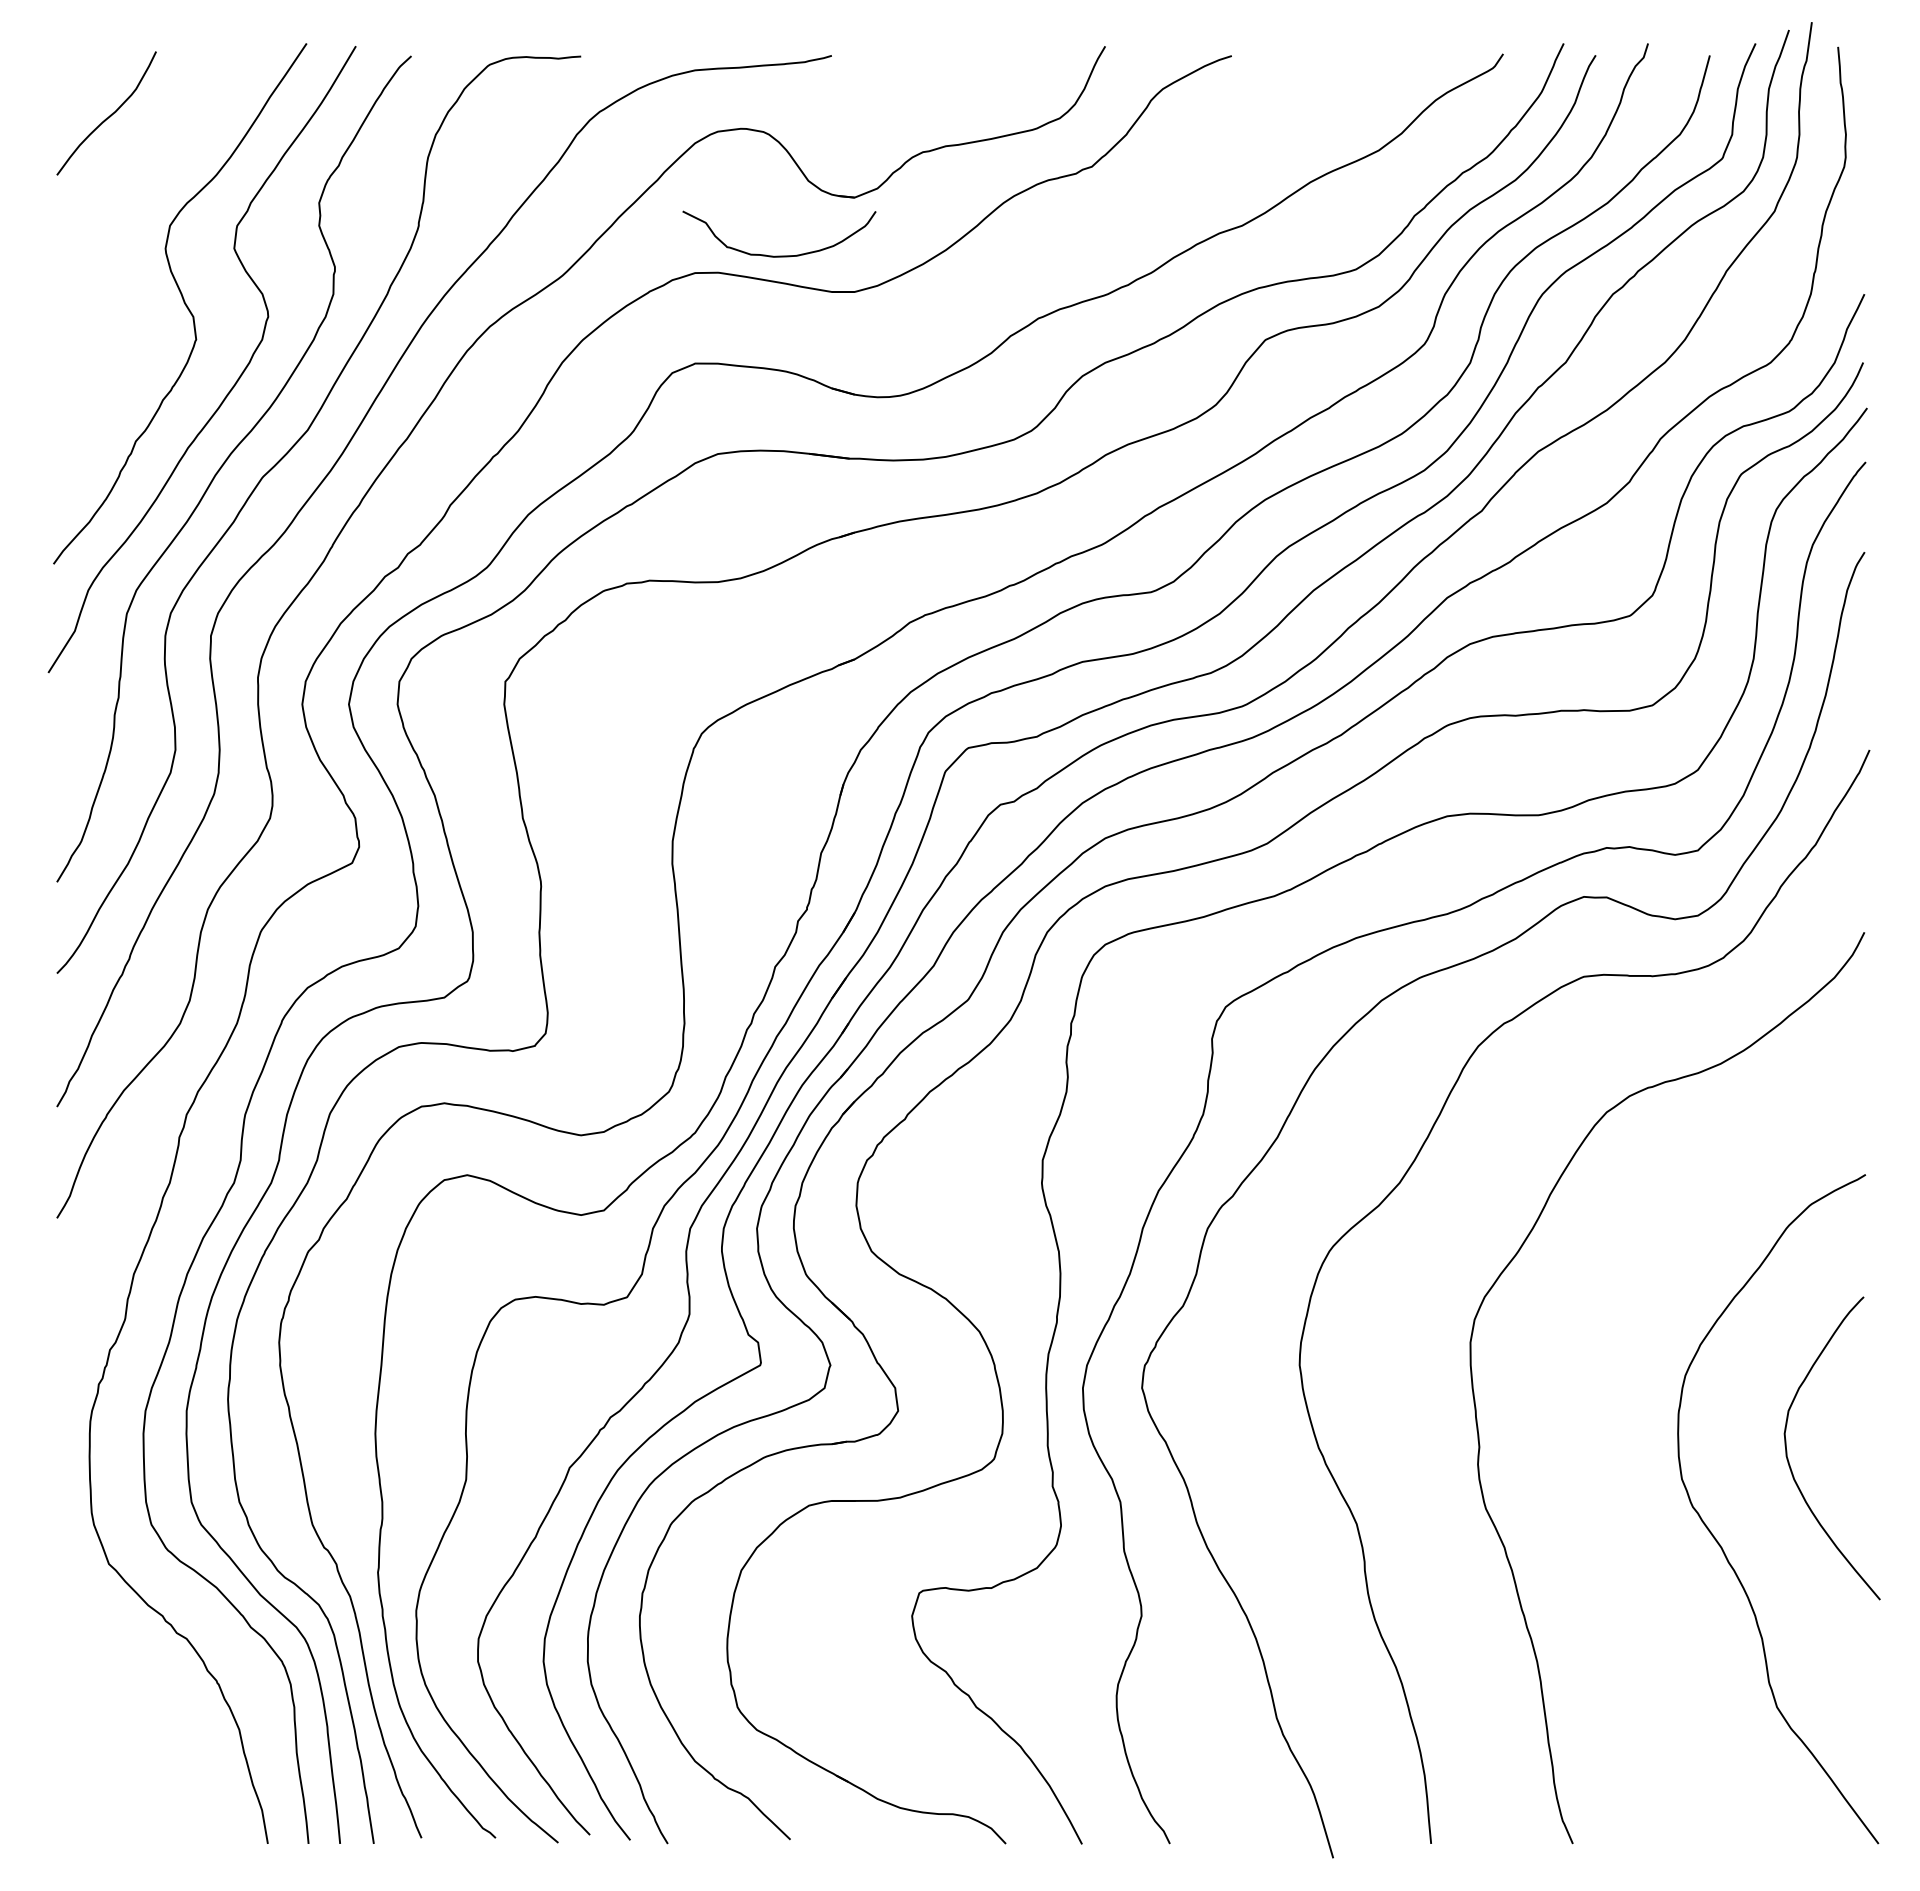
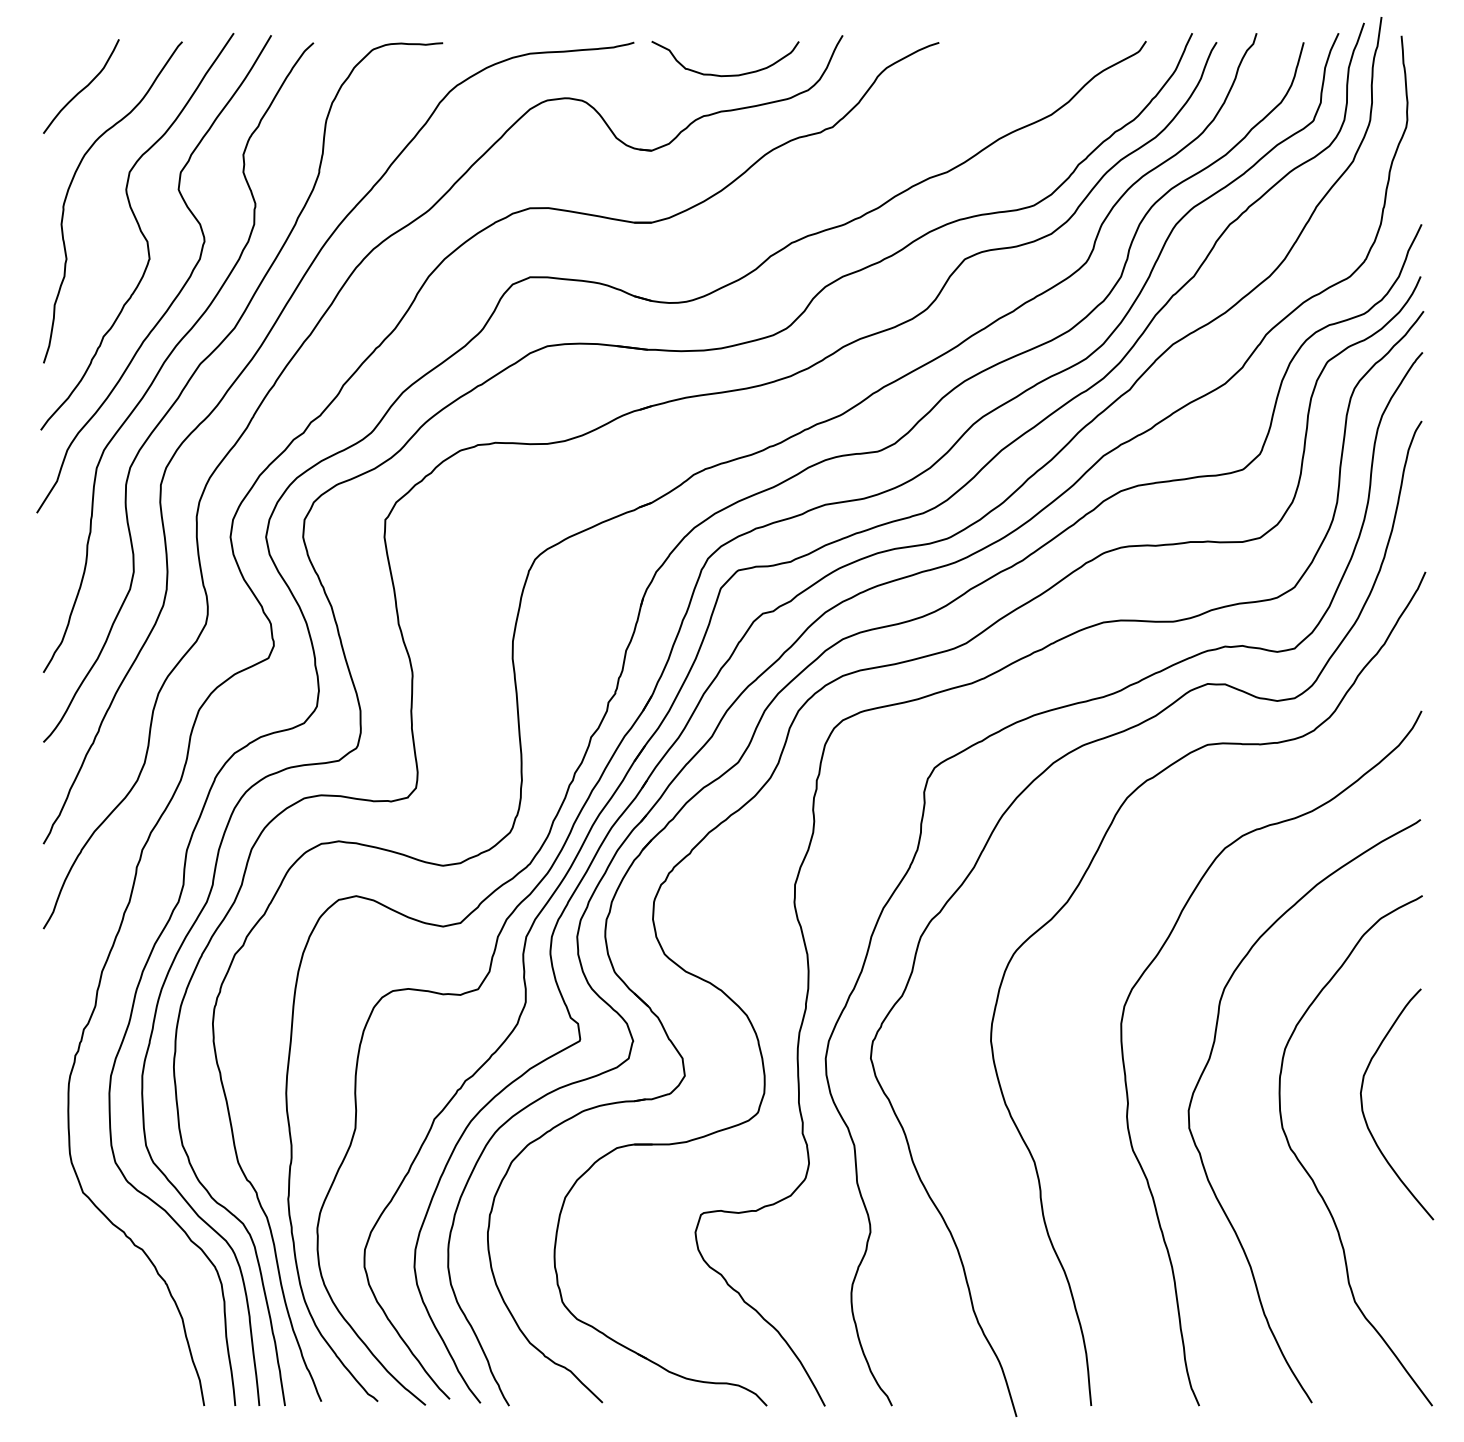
curve: (93, 242) -> (71, 184), added
curve: (779, 255) -> (725, 75), moved
curve: (1584, 1394) -> (1208, 1063), added

